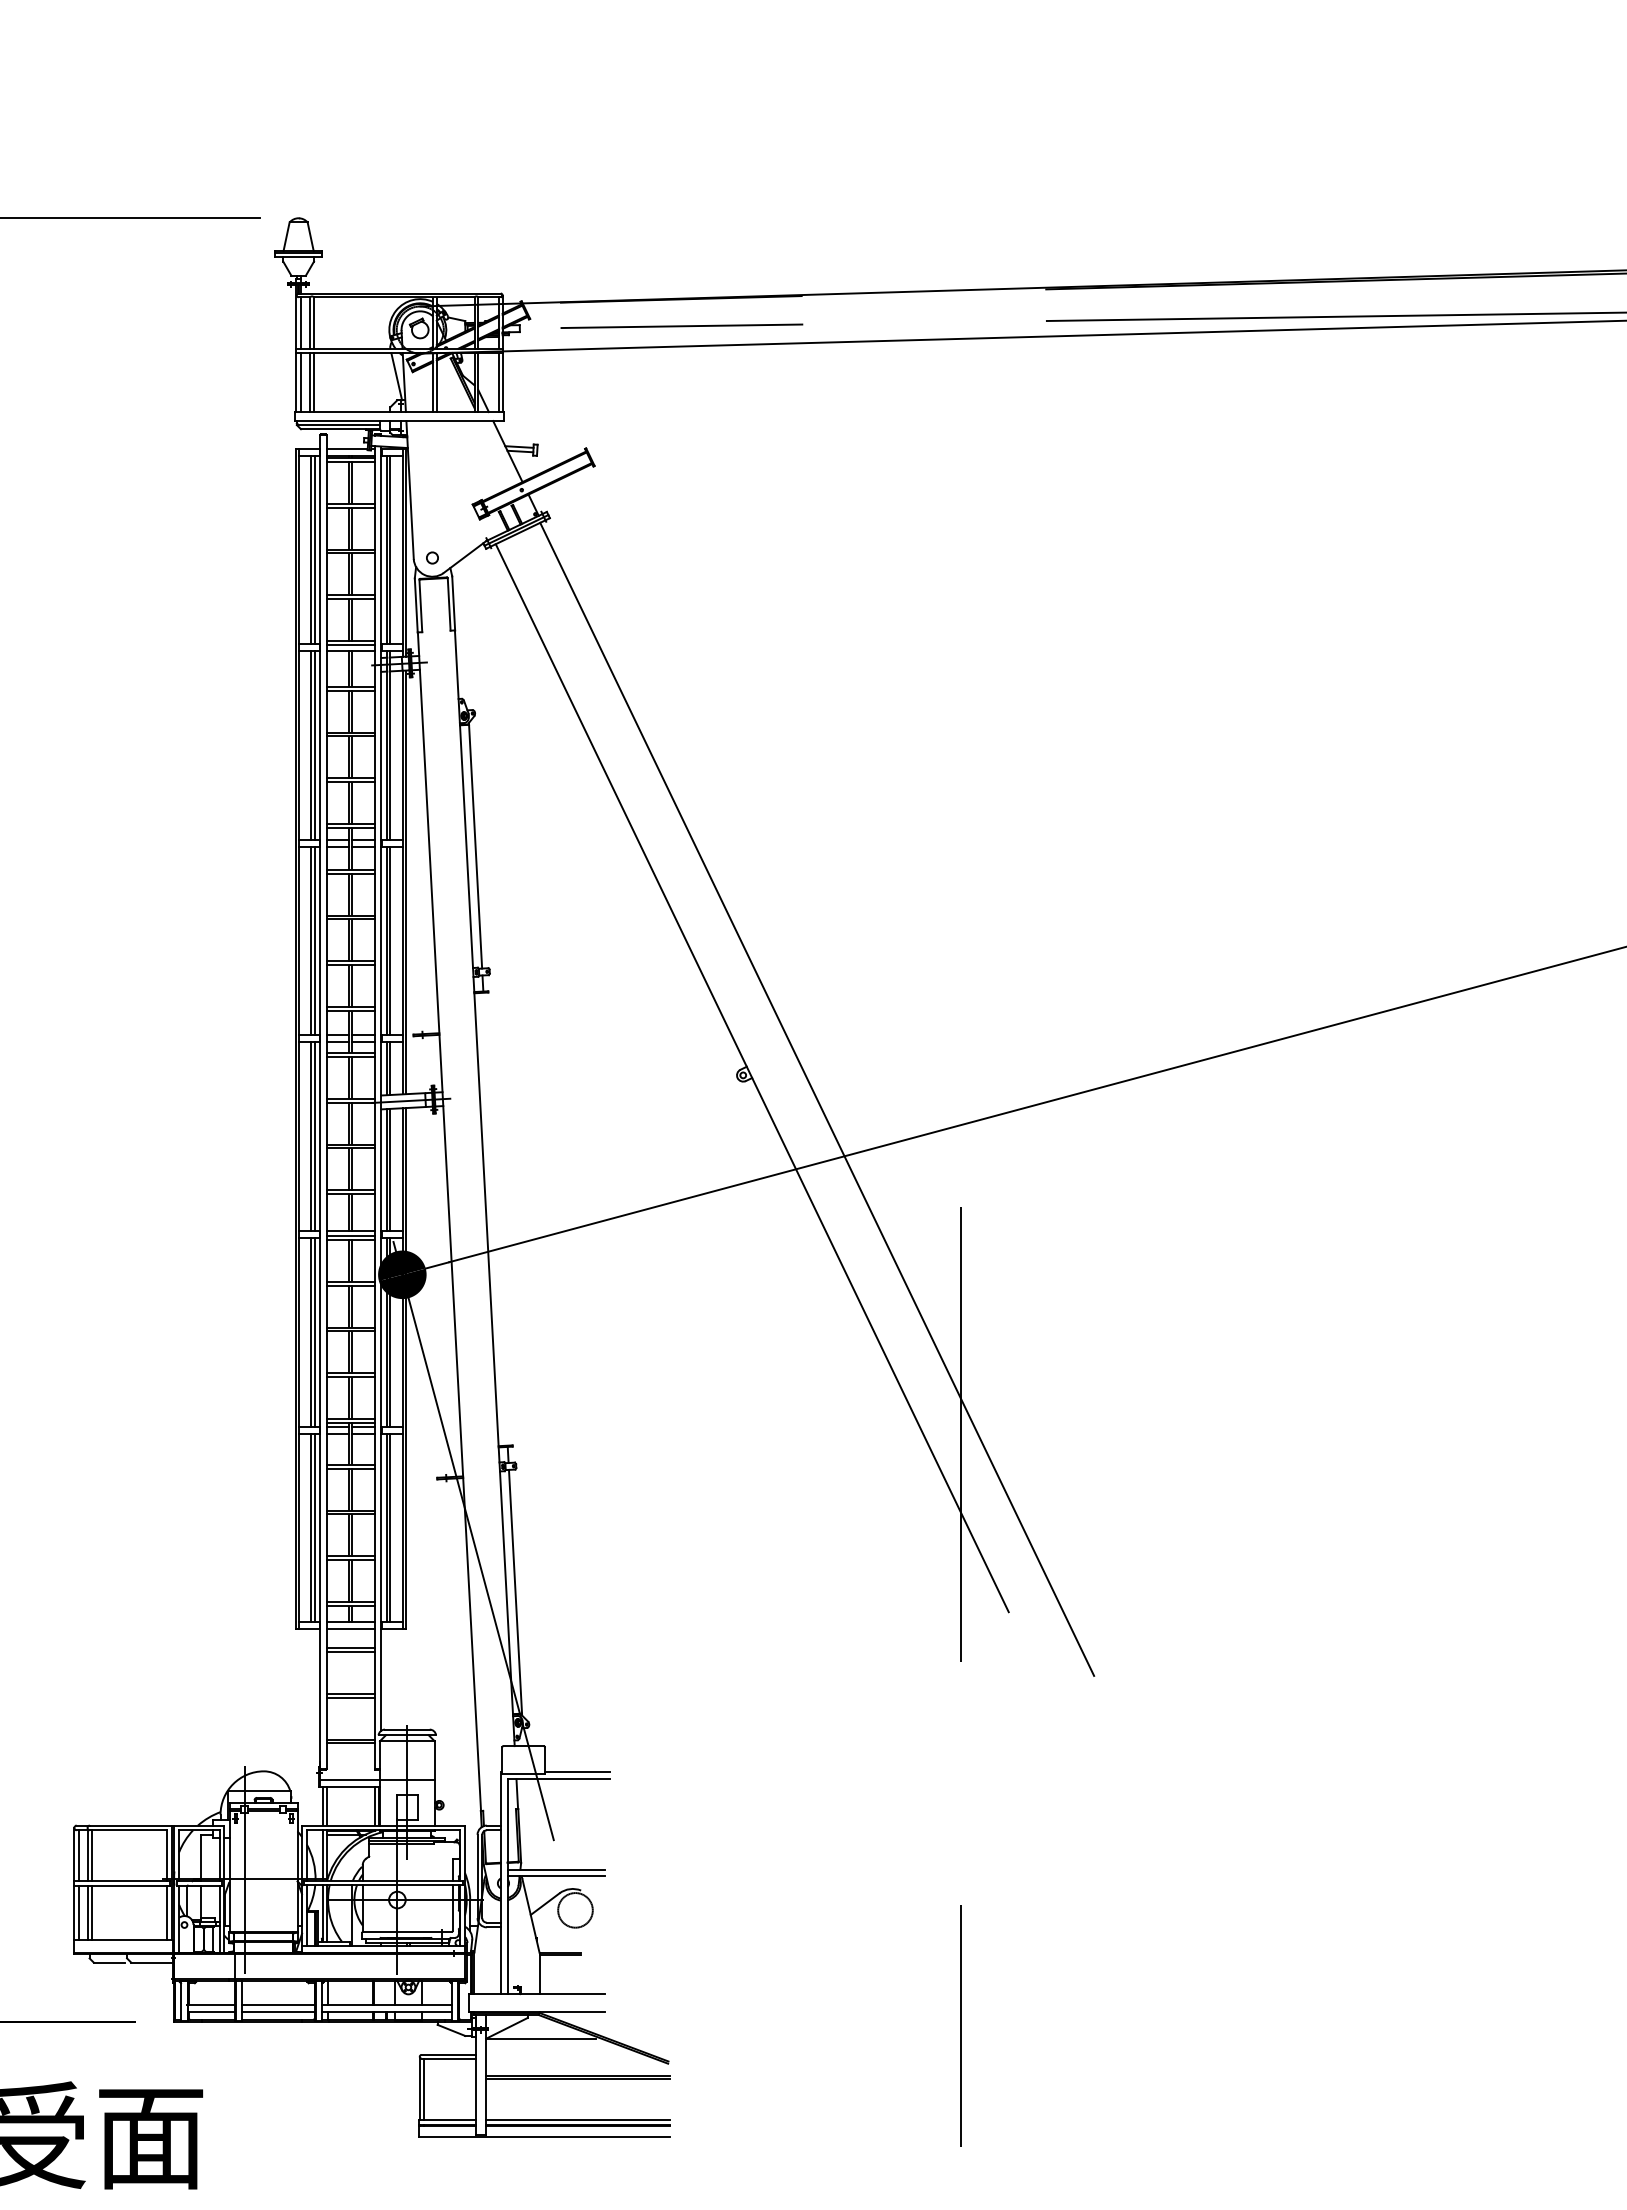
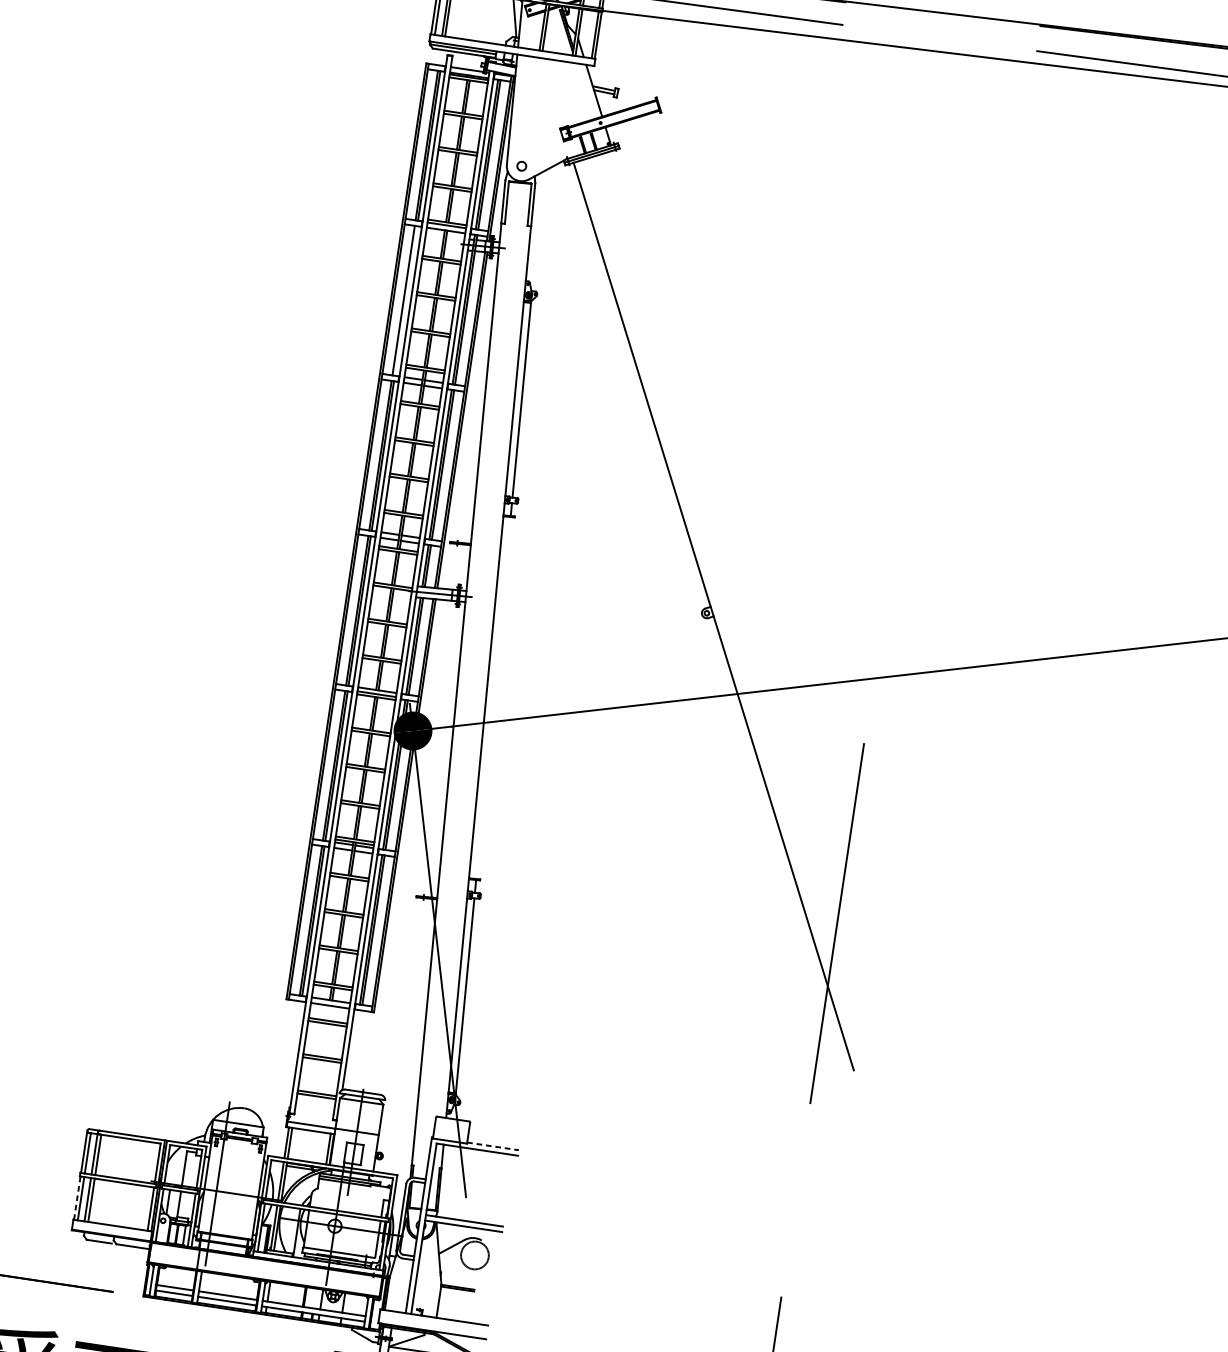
line: (314, 745) -> (406, 300), removed
line: (817, 1098) -> (763, 640), removed
line: (577, 1772) -> (492, 1146), solid -> dashed
line: (74, 1912) -> (77, 1197), solid -> dashed

